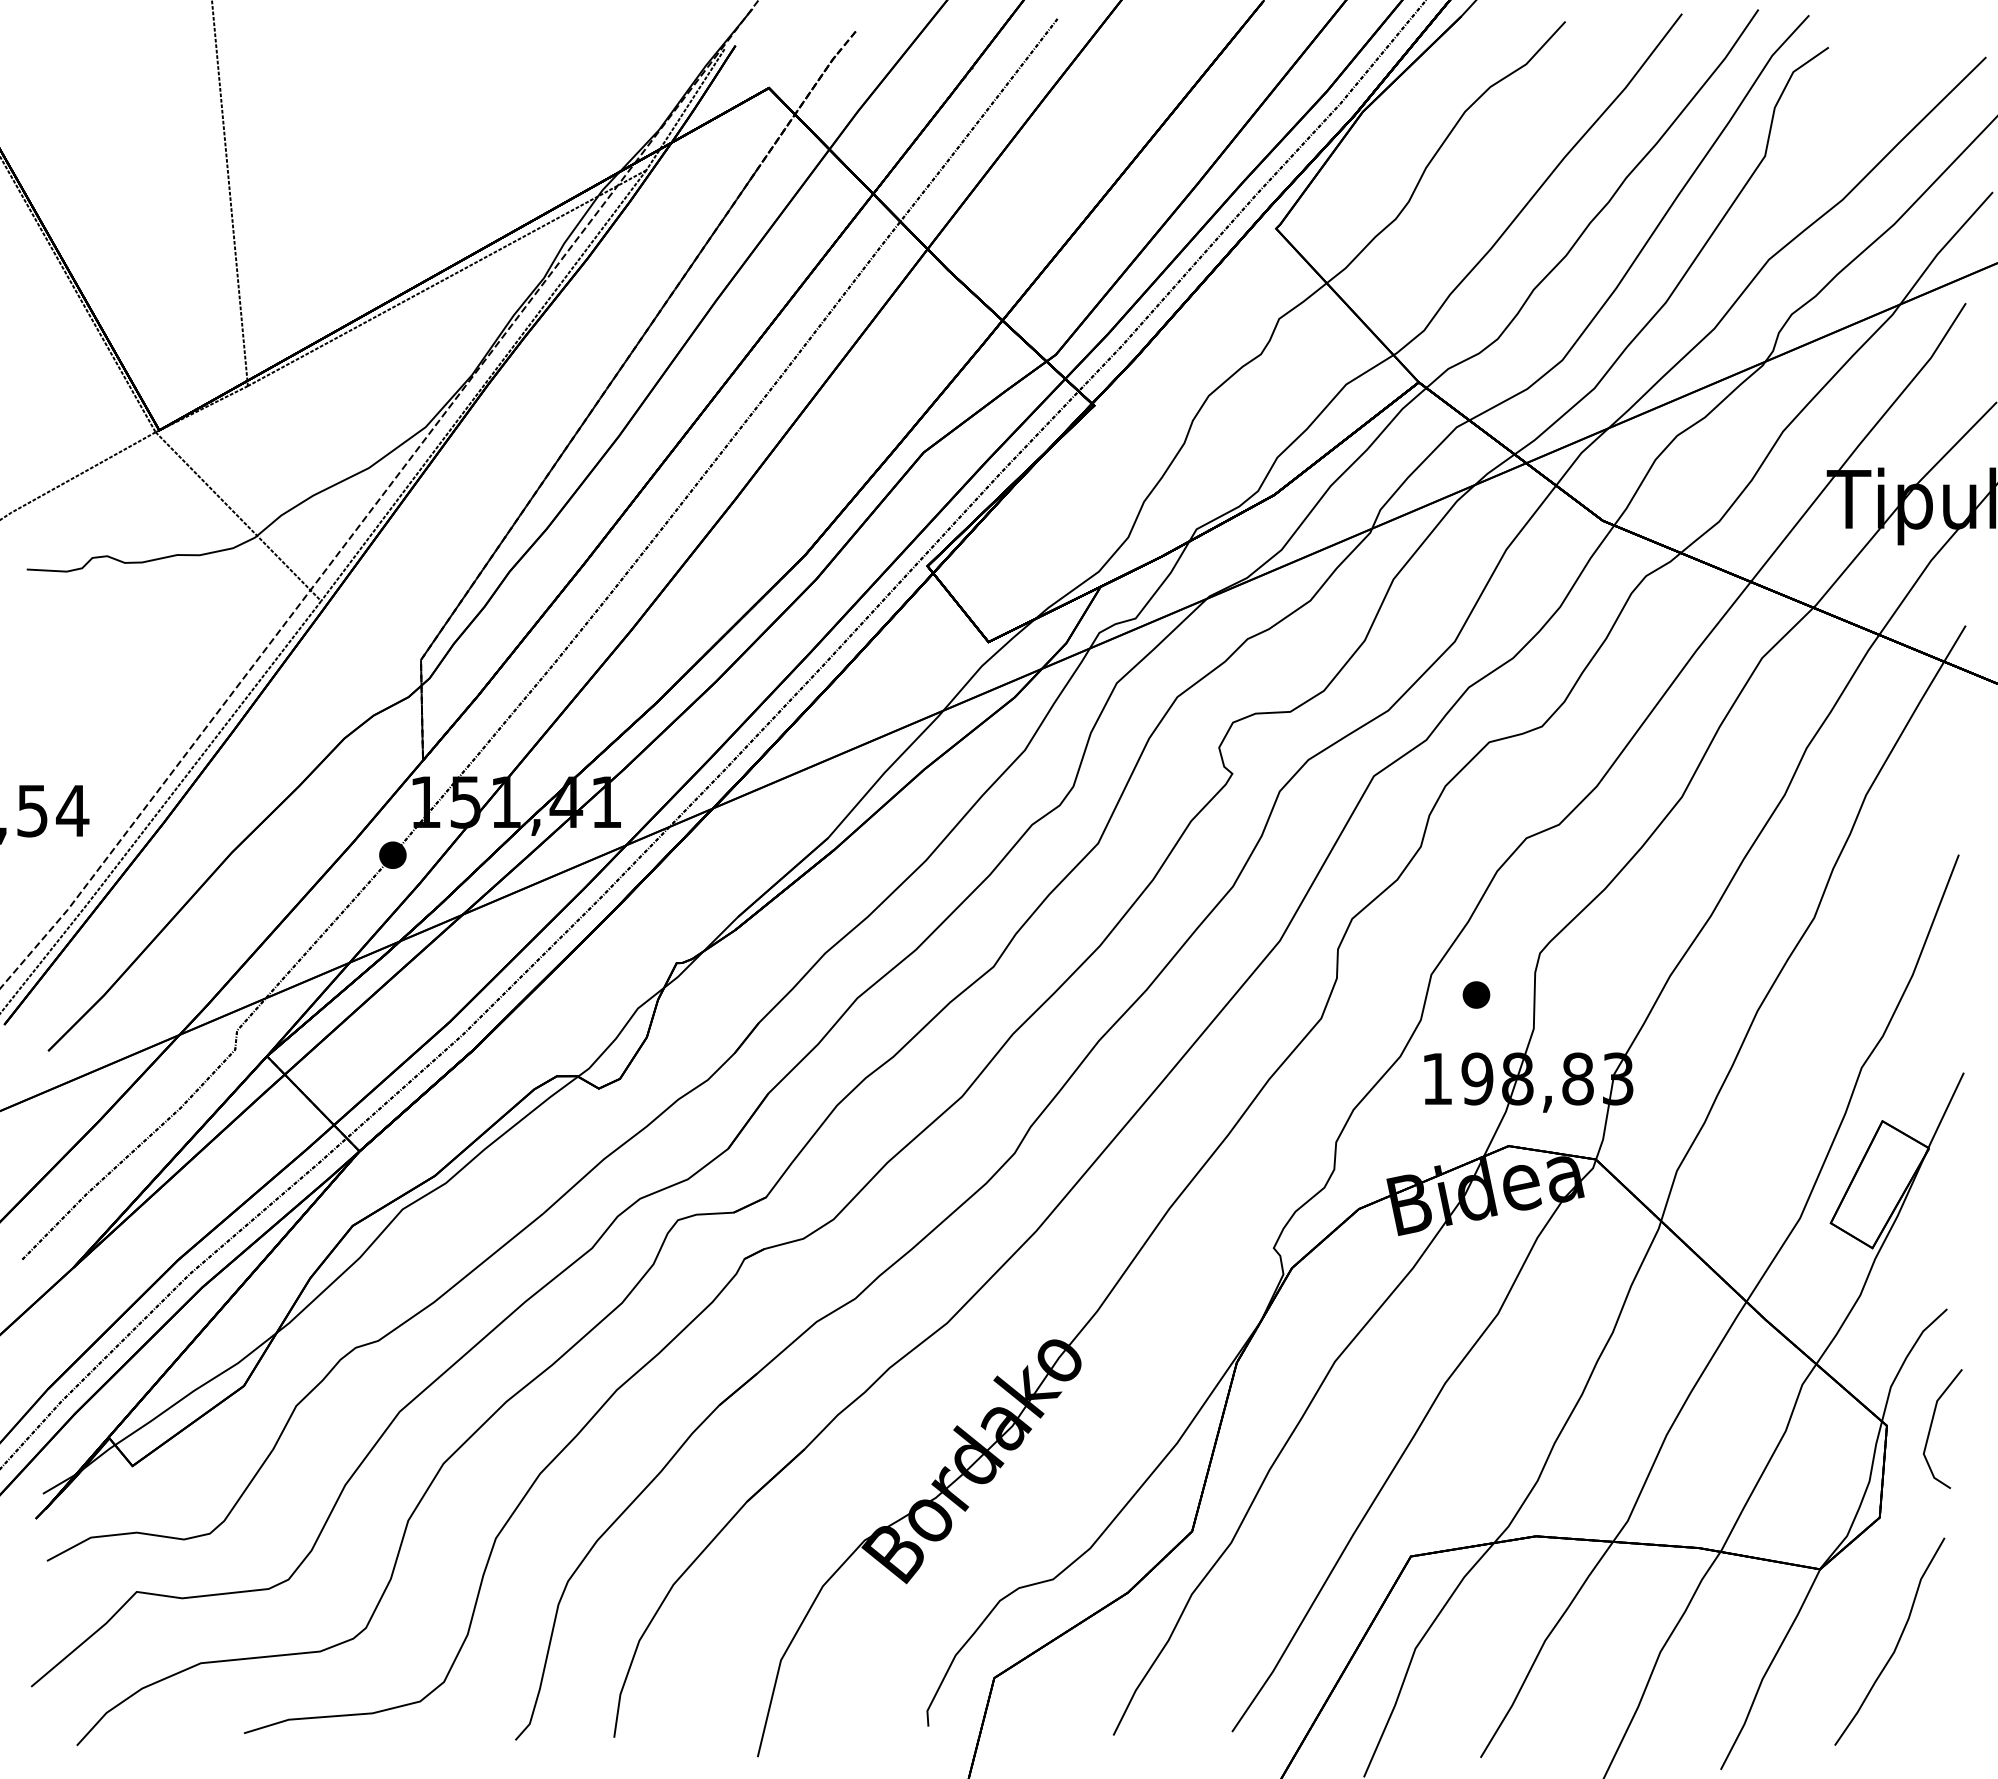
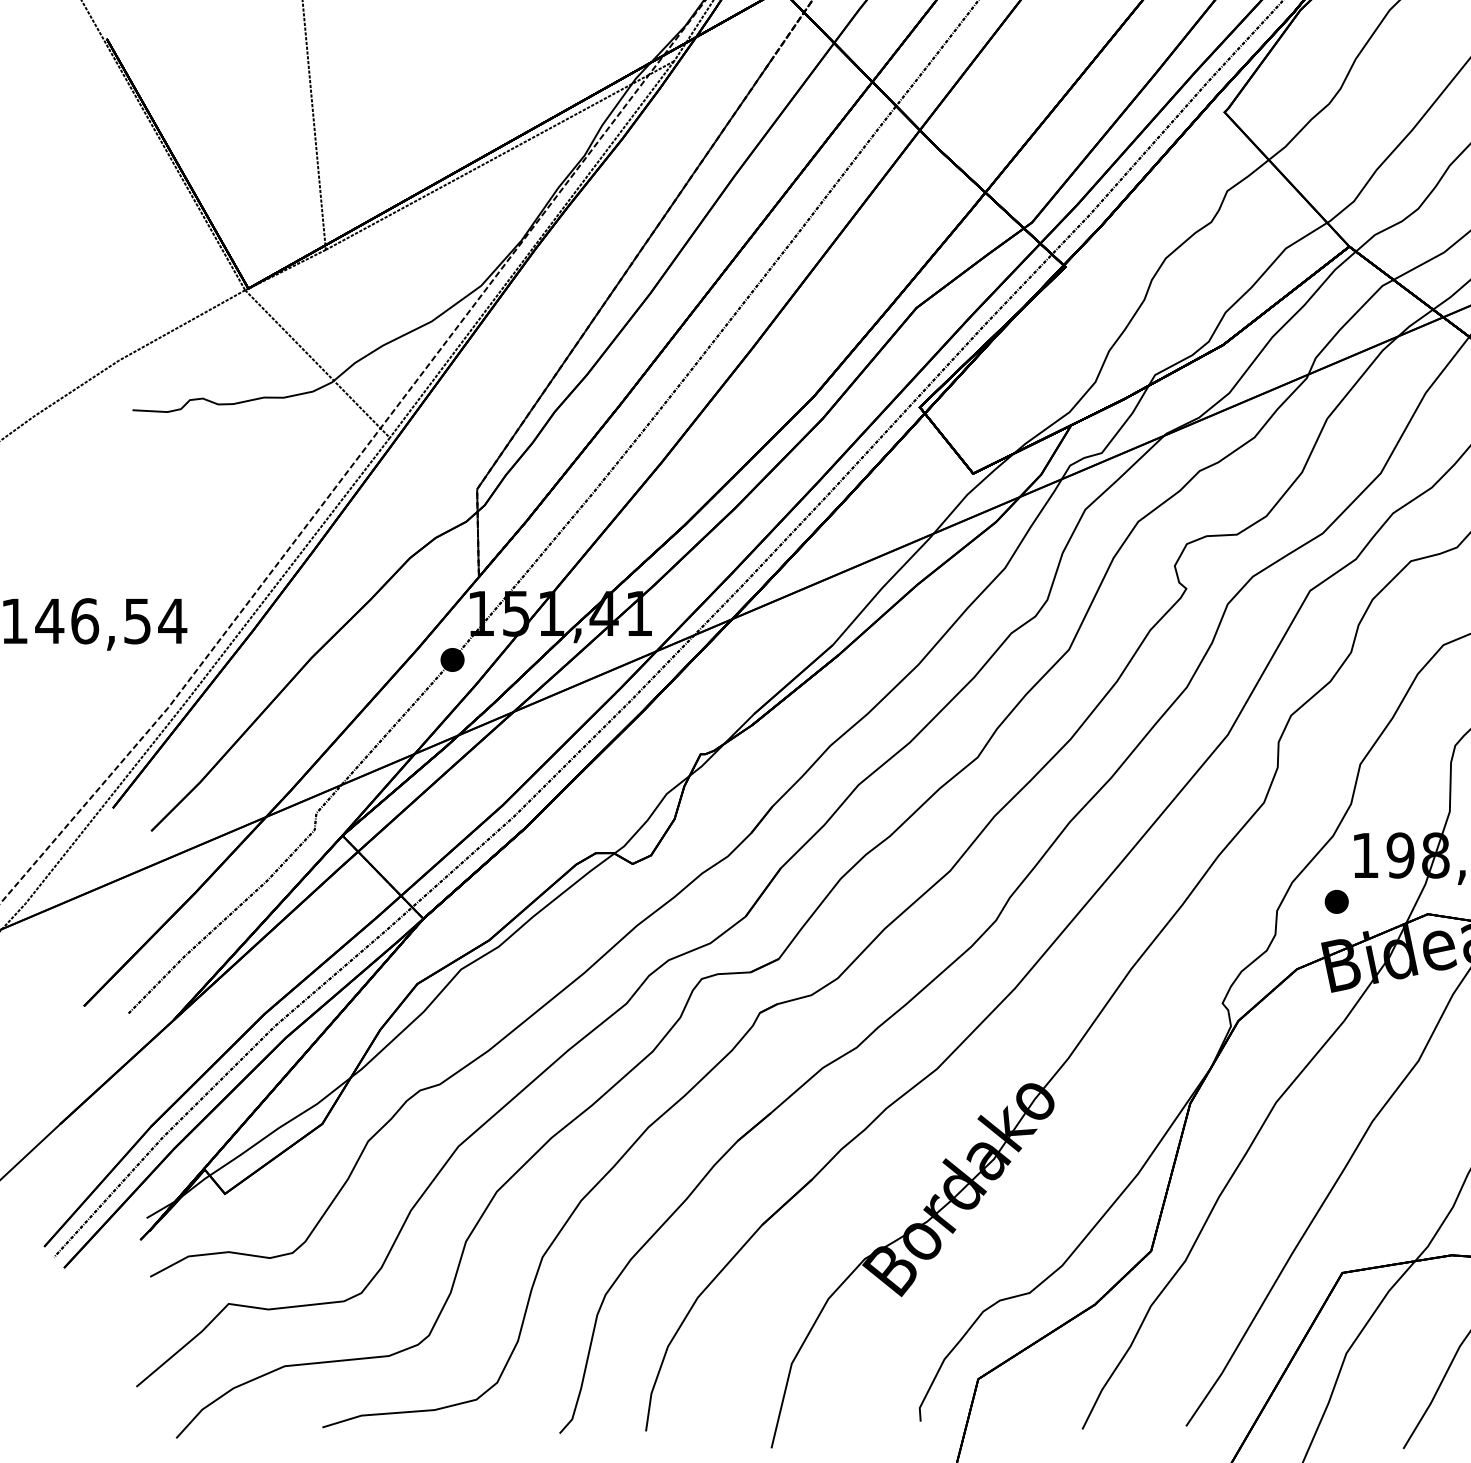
part: (1476, 994) -> (1336, 901), moved

